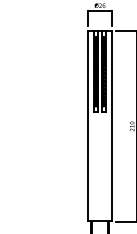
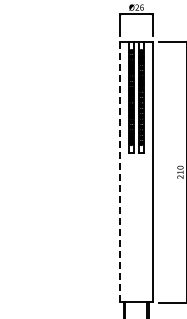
line: (88, 125) -> (120, 171), solid -> dashed

